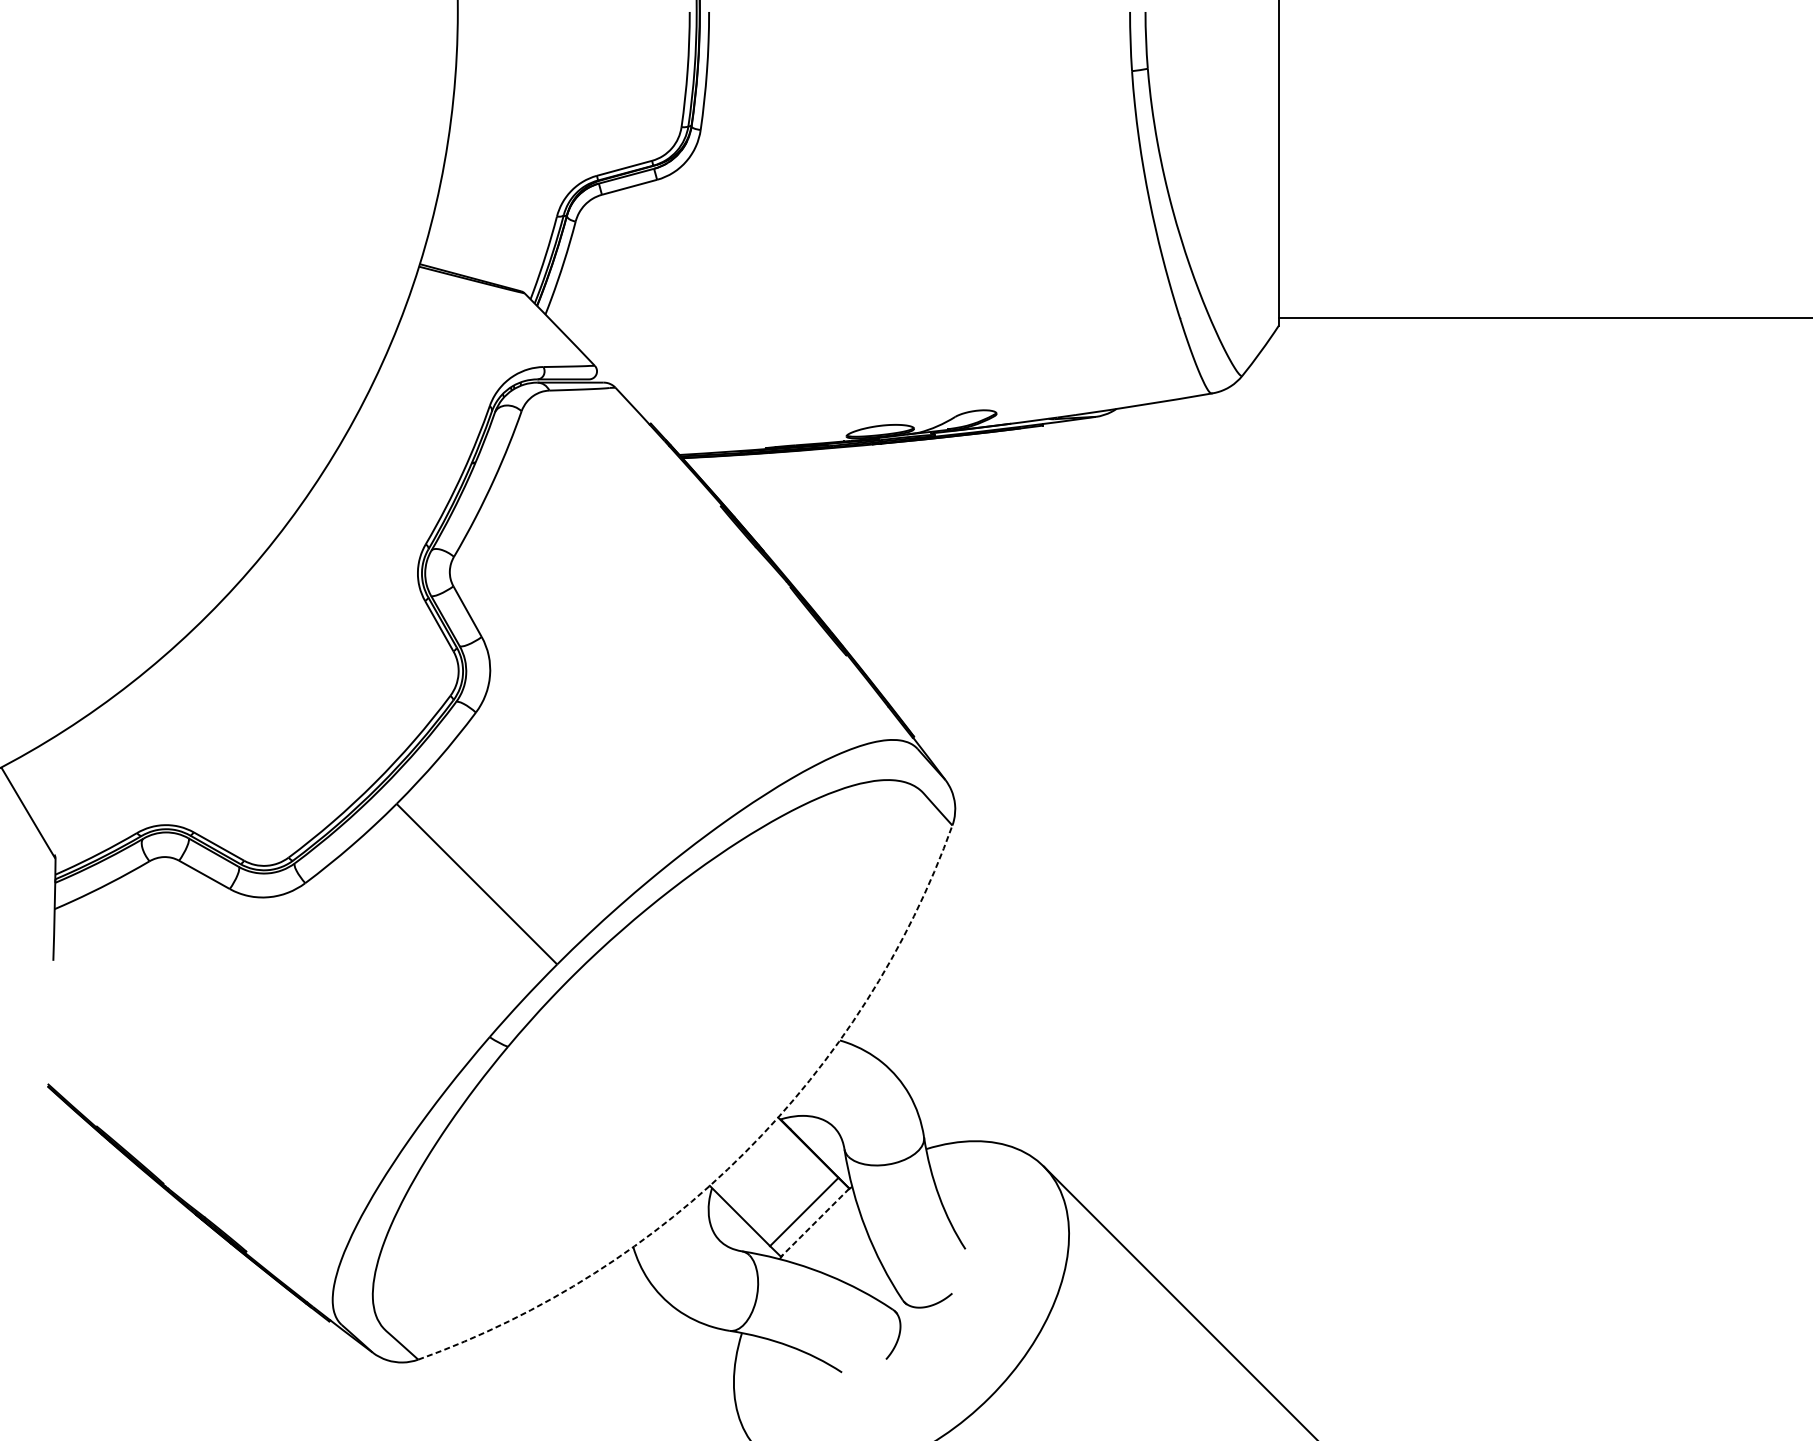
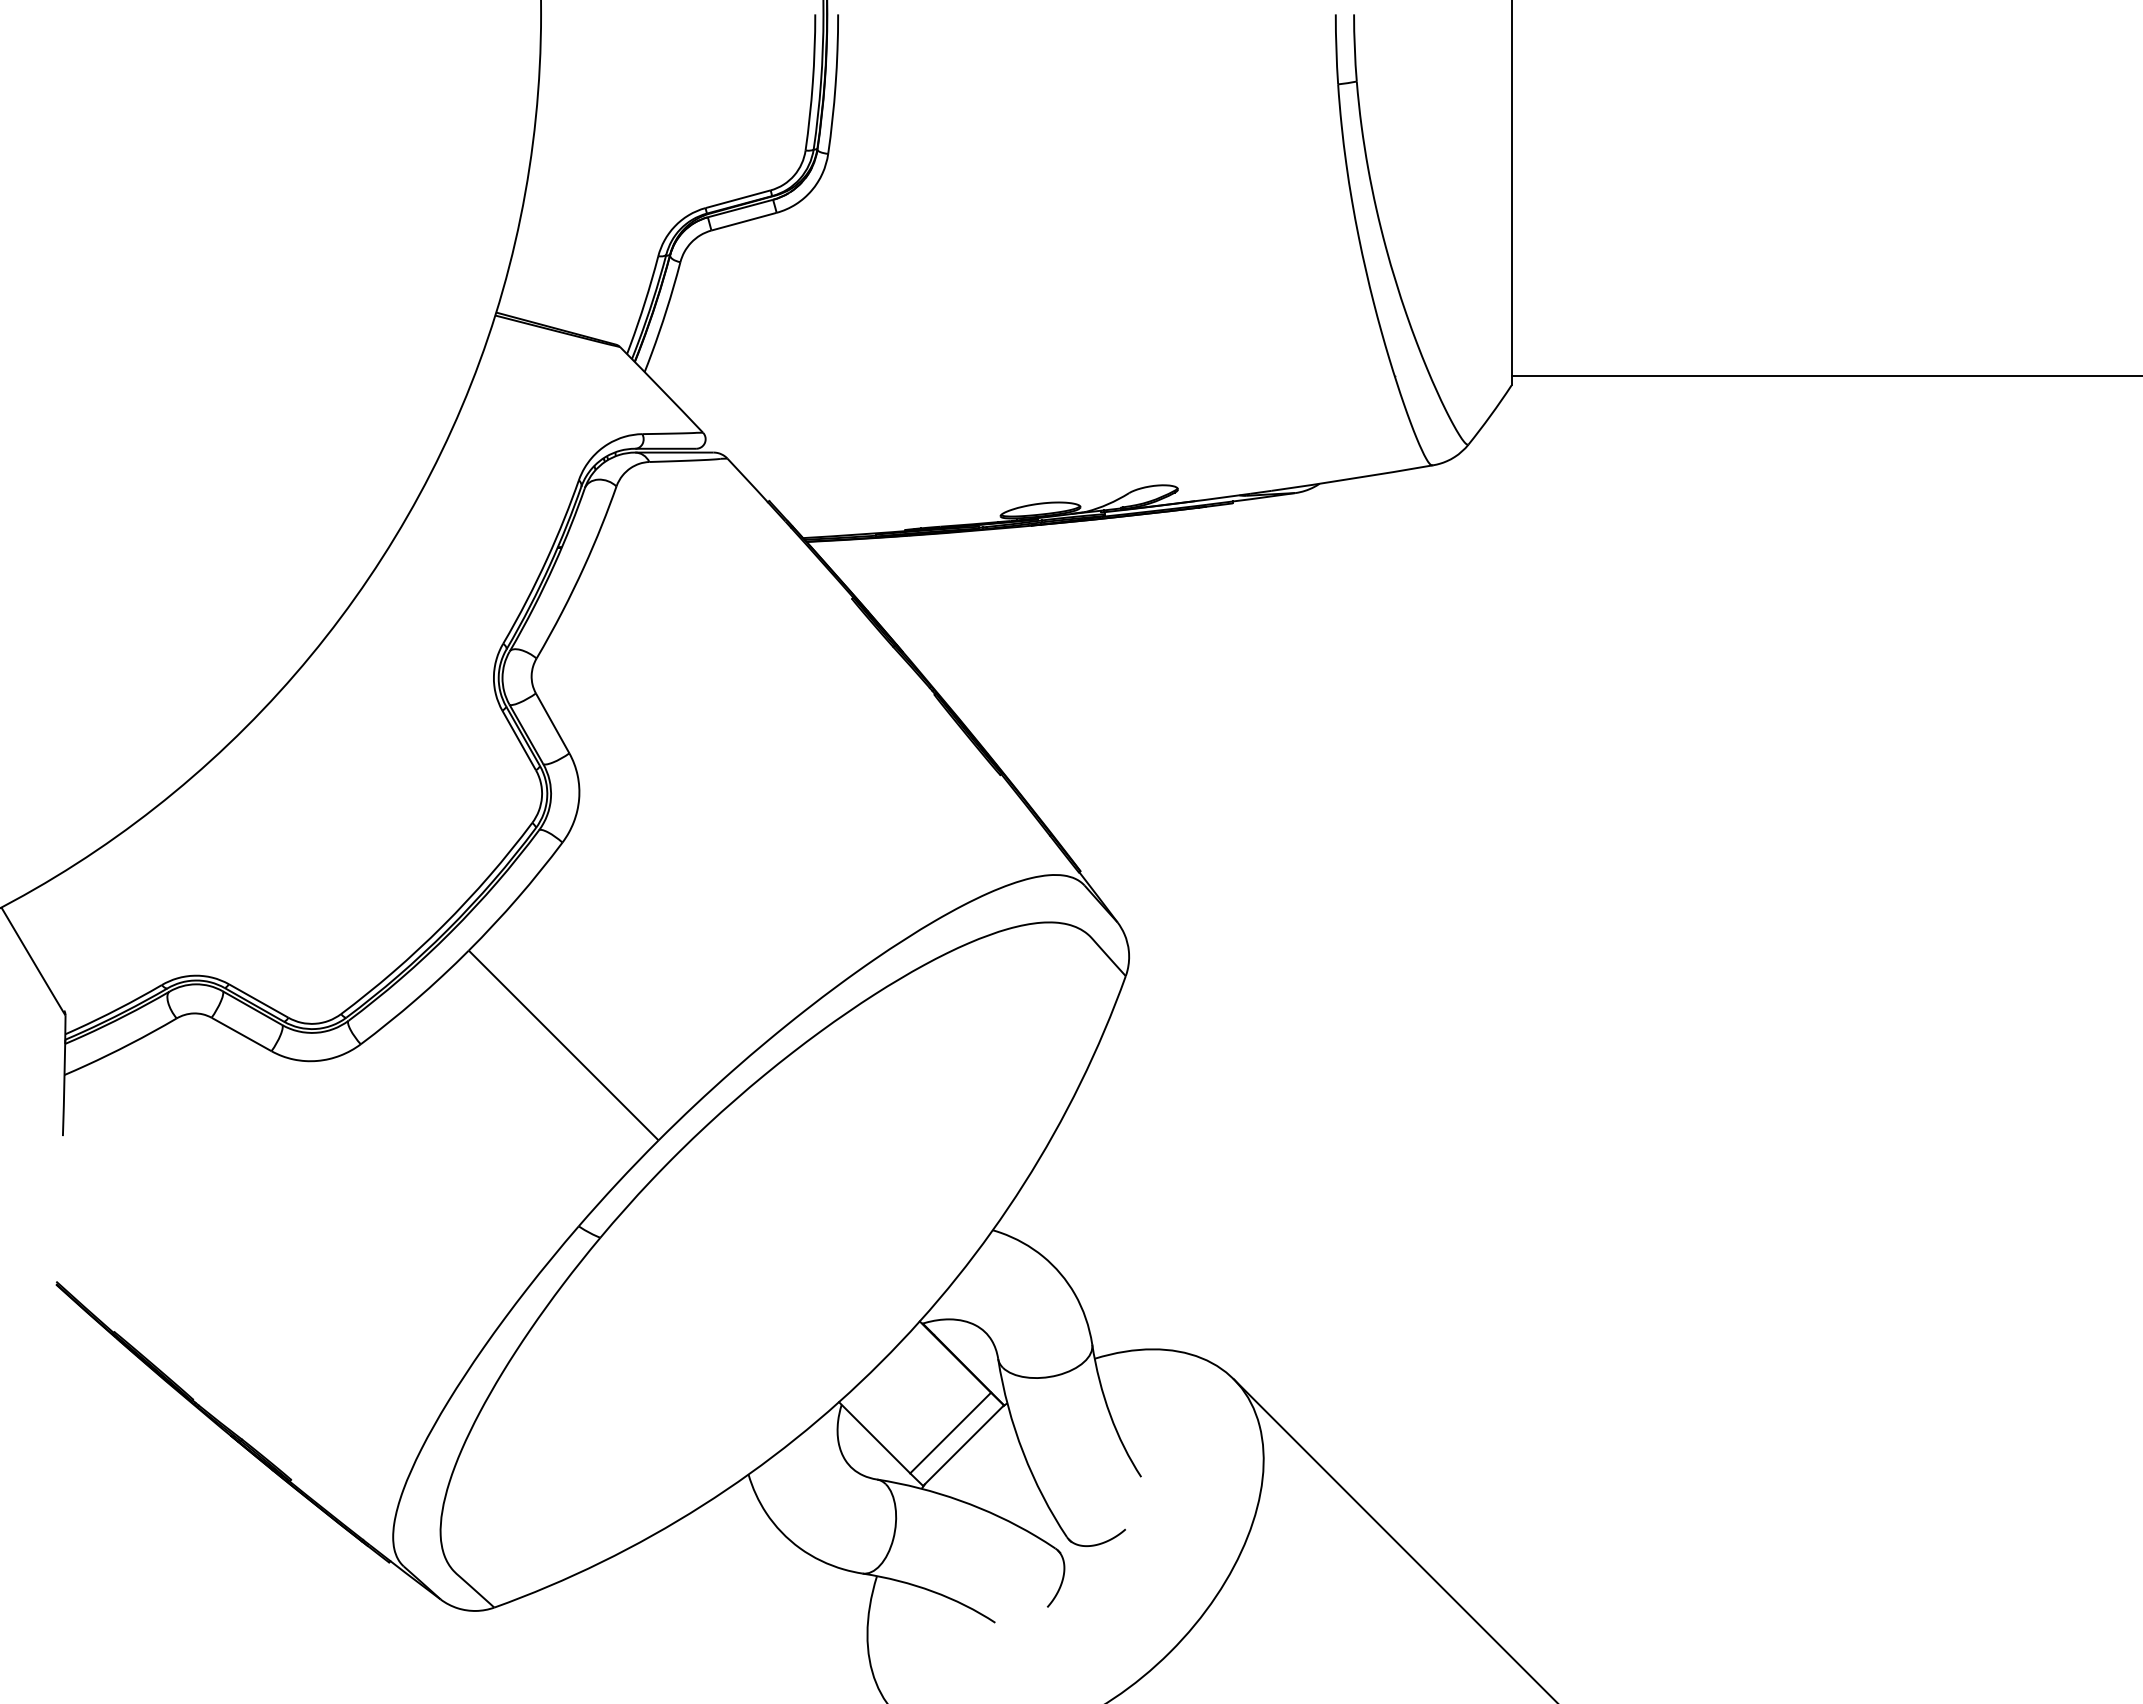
arc: (744, 1152) -> (880, 1362), dashed -> solid
line: (815, 1223) -> (963, 1446), dashed -> solid

